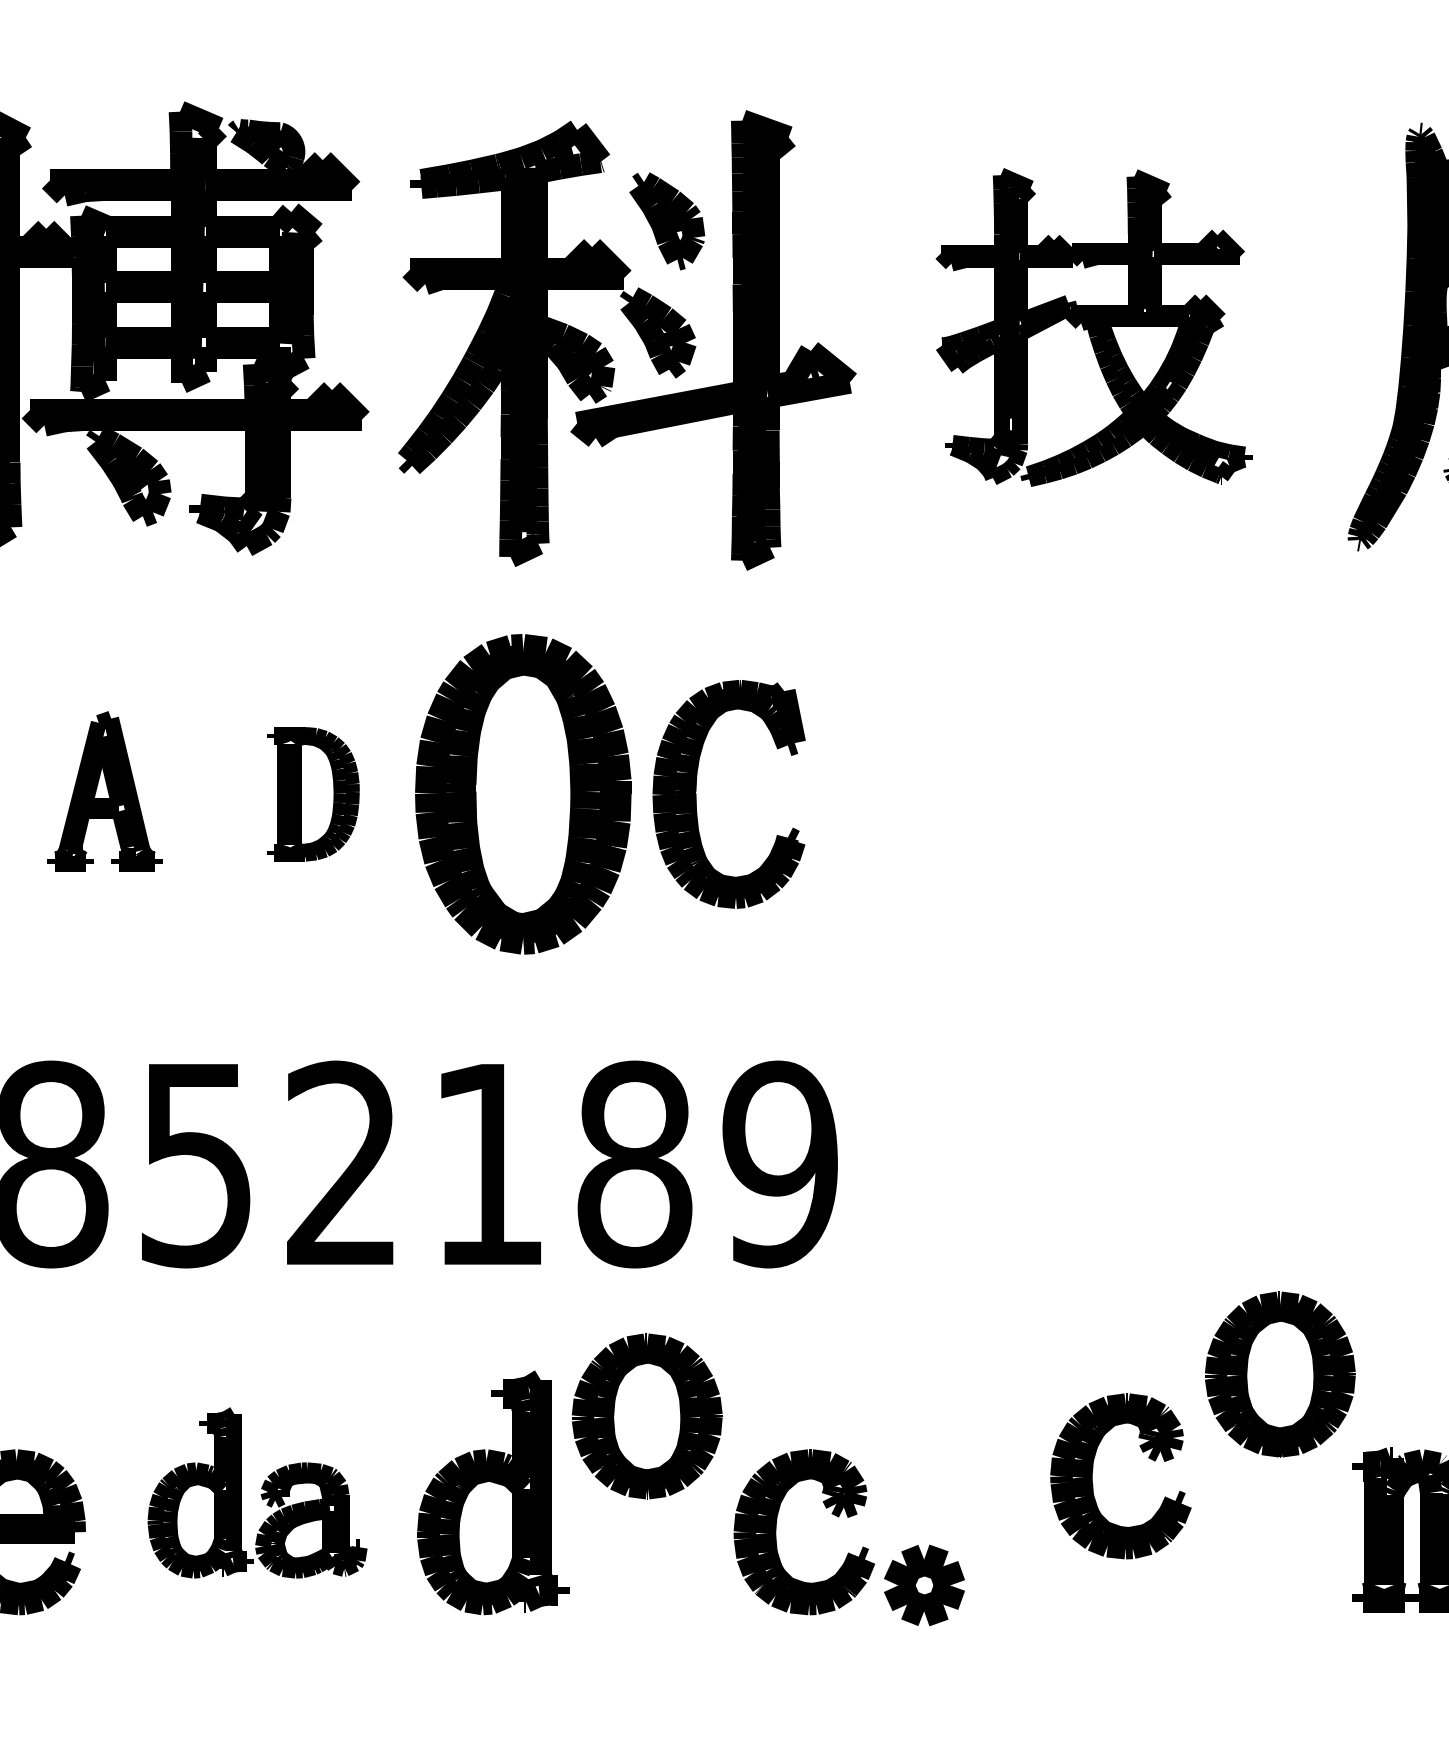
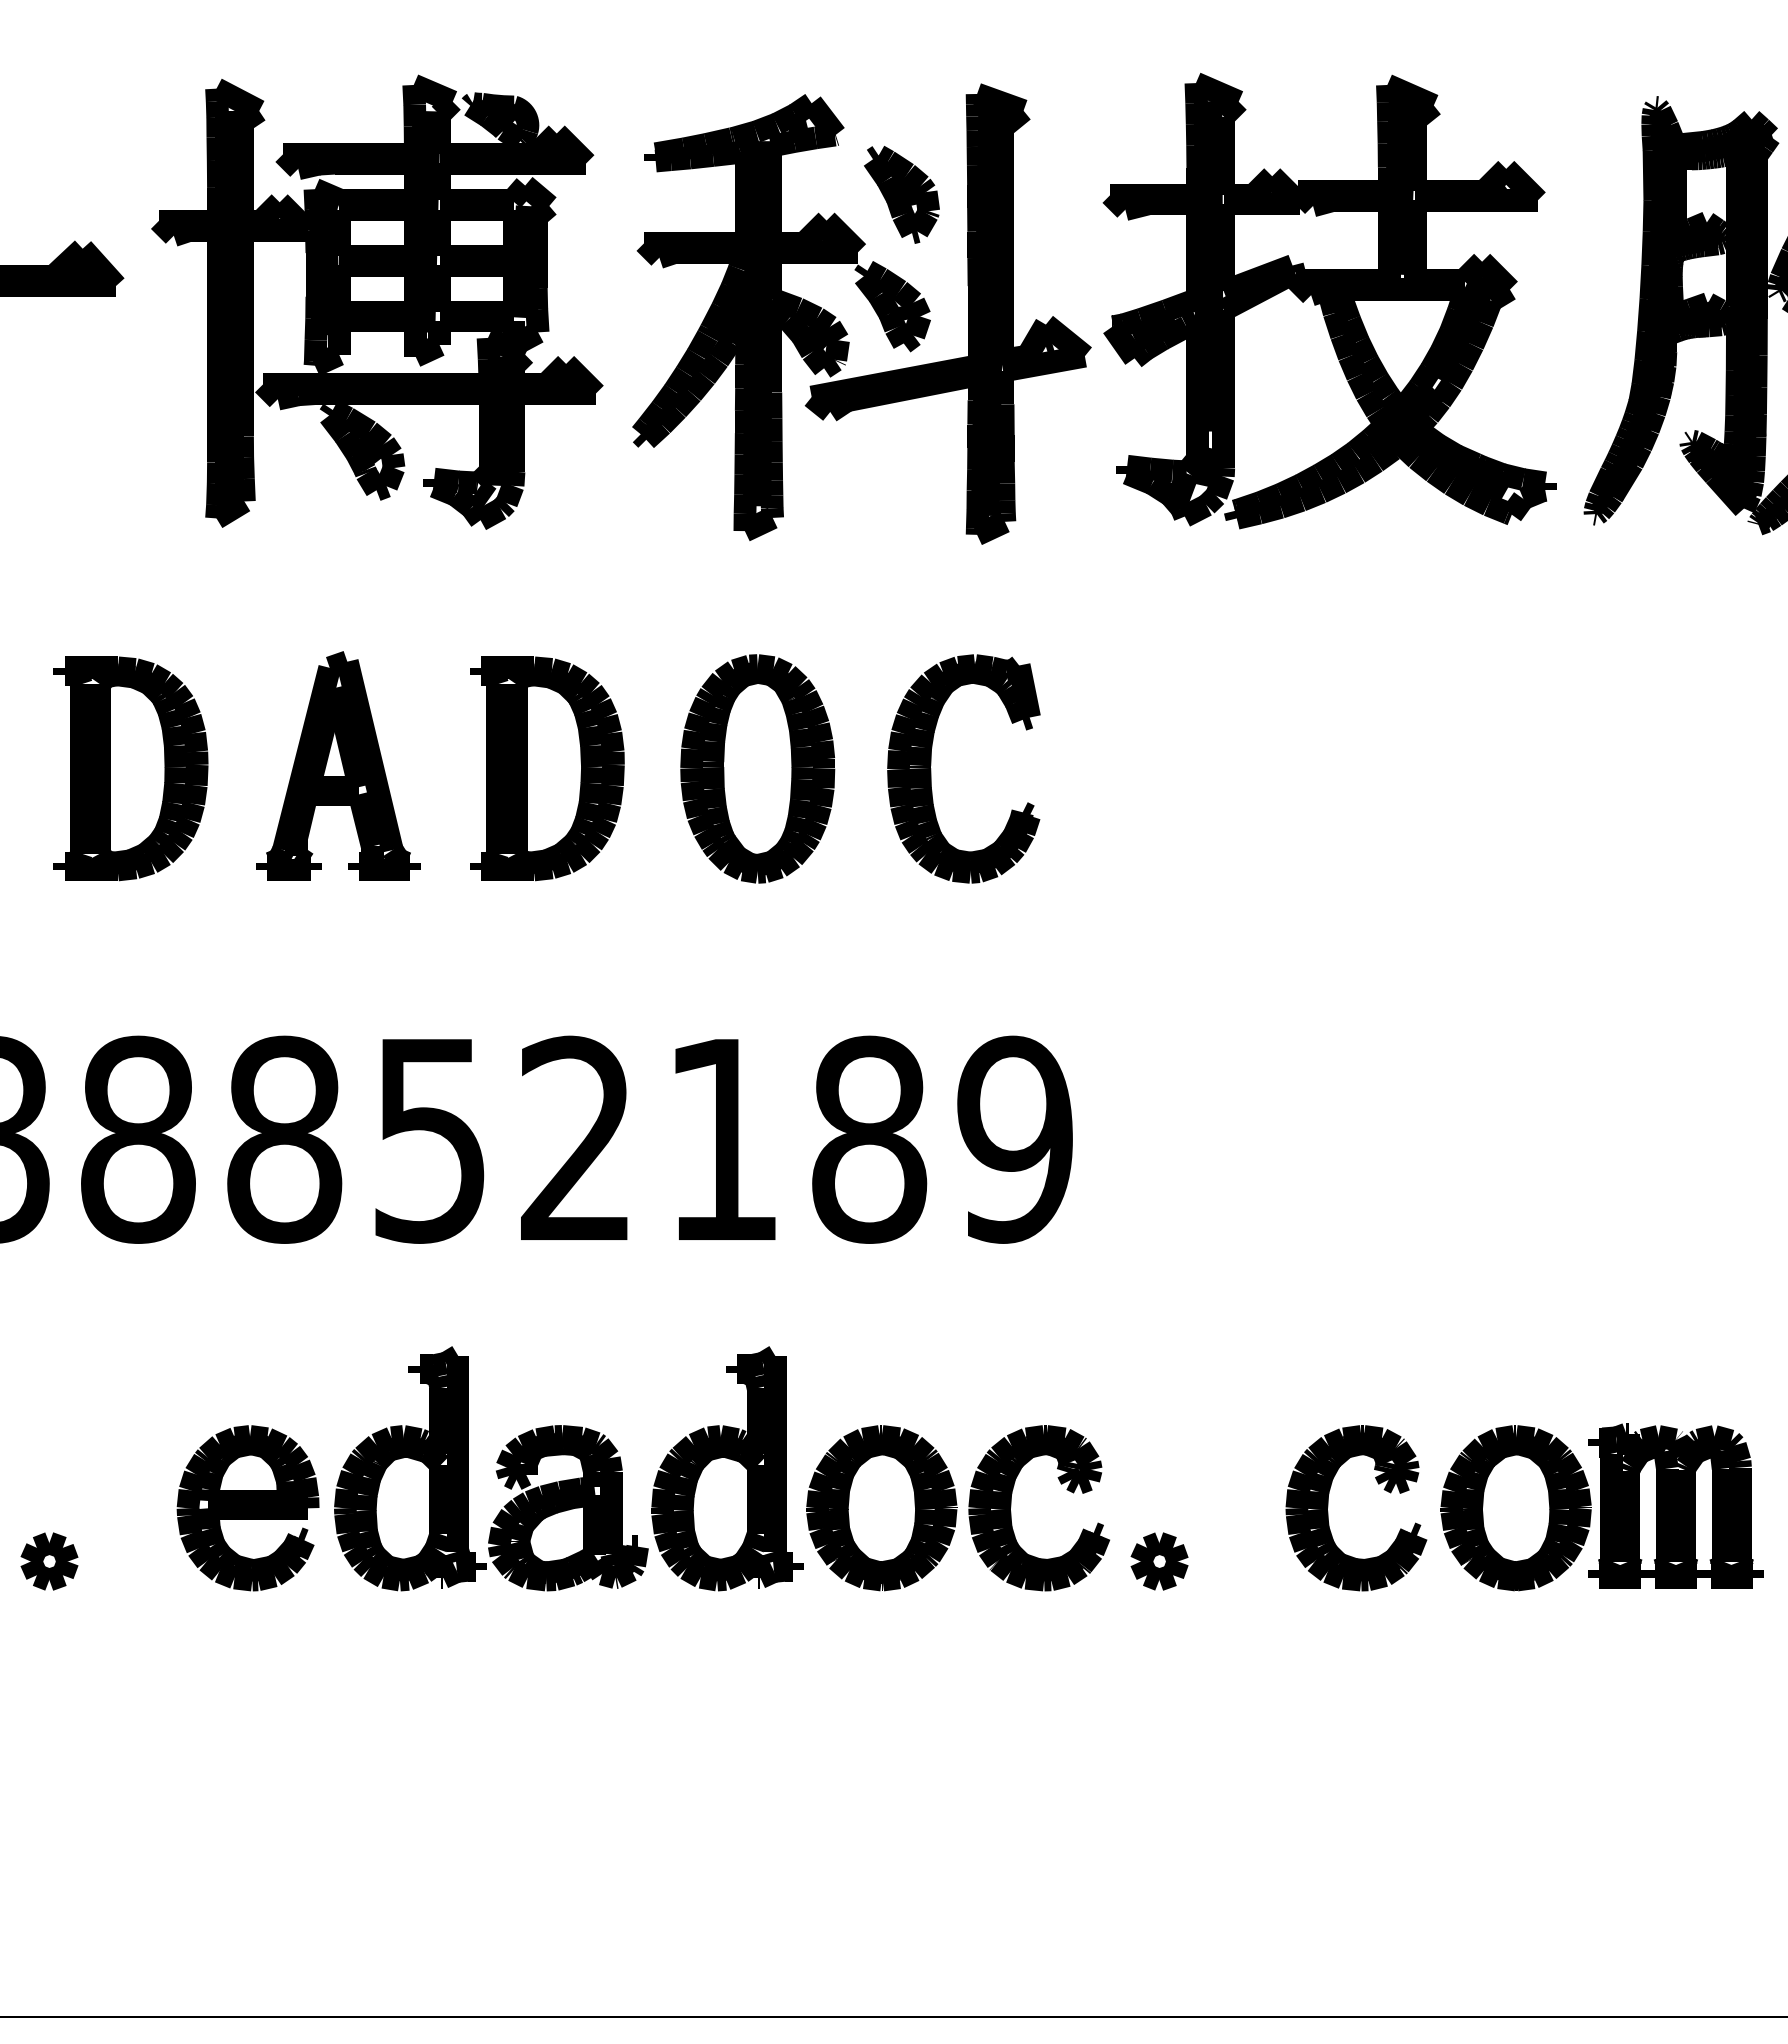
part: (1094, 327) -> (1329, 301), size x1.43
part: (104, 790) -> (338, 765), size x1.43
part: (313, 793) -> (547, 768), size x1.67
part: (523, 793) -> (757, 768), size x0.71
part: (1279, 1374) -> (1515, 1508), moved
part: (646, 1416) -> (881, 1508), moved
part: (1093, 1475) -> (1328, 1507), moved
part: (257, 1492) -> (491, 1468), size x1.43
part: (924, 1585) -> (1159, 1561), size x0.71

